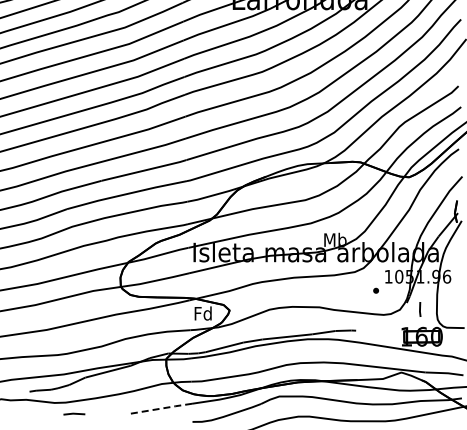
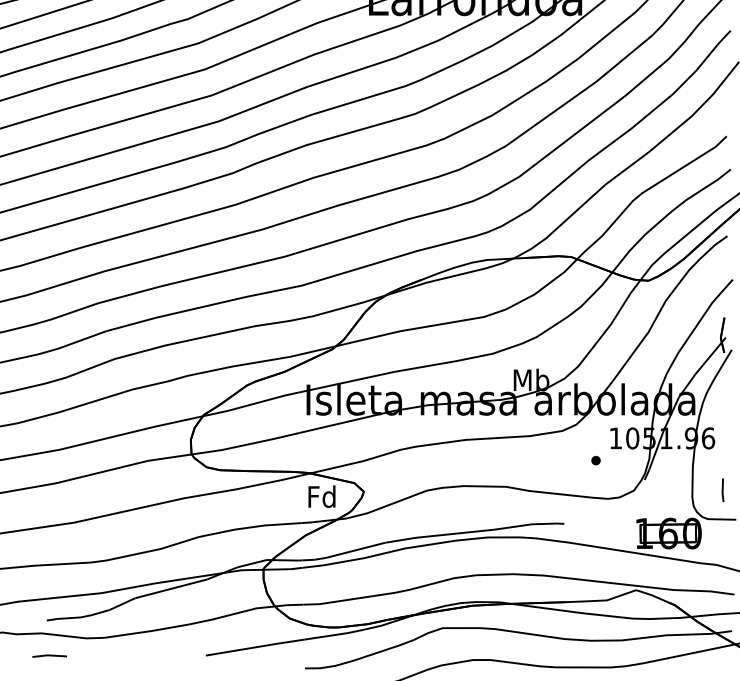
line: (420, 309) -> (723, 490), moved
line: (161, 408) -> (255, 647), dashed -> solid
line: (74, 413) -> (49, 655), moved

